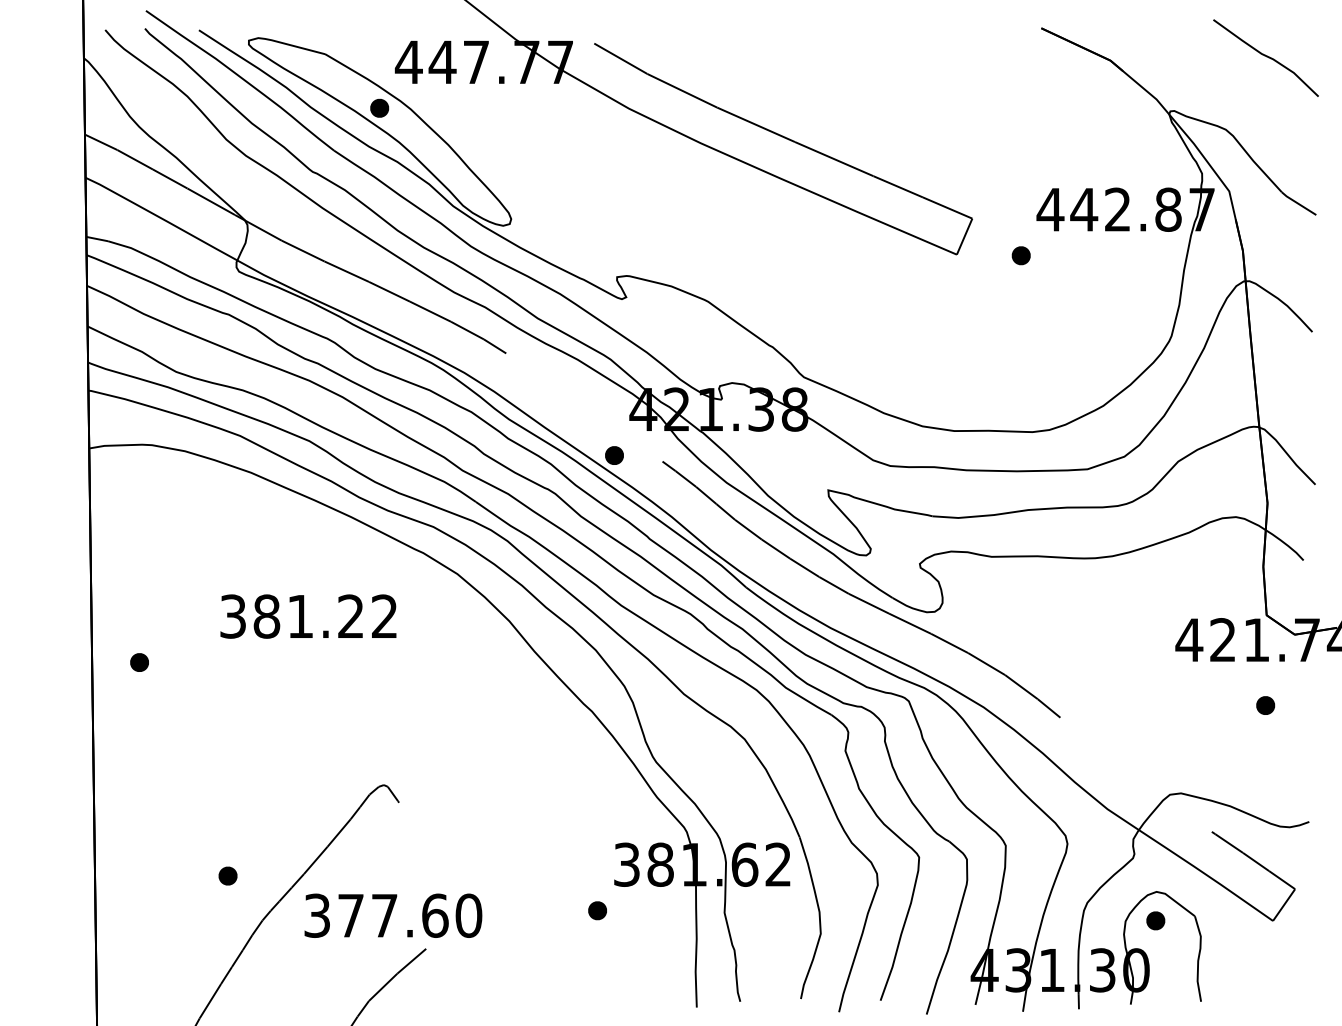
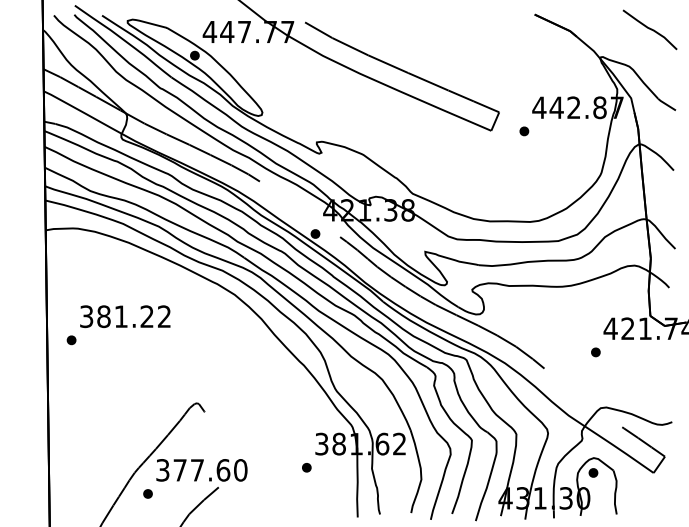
text: (308, 616) -> (125, 316), moved
part: (1264, 705) -> (595, 352), moved
part: (227, 875) -> (147, 493), moved

